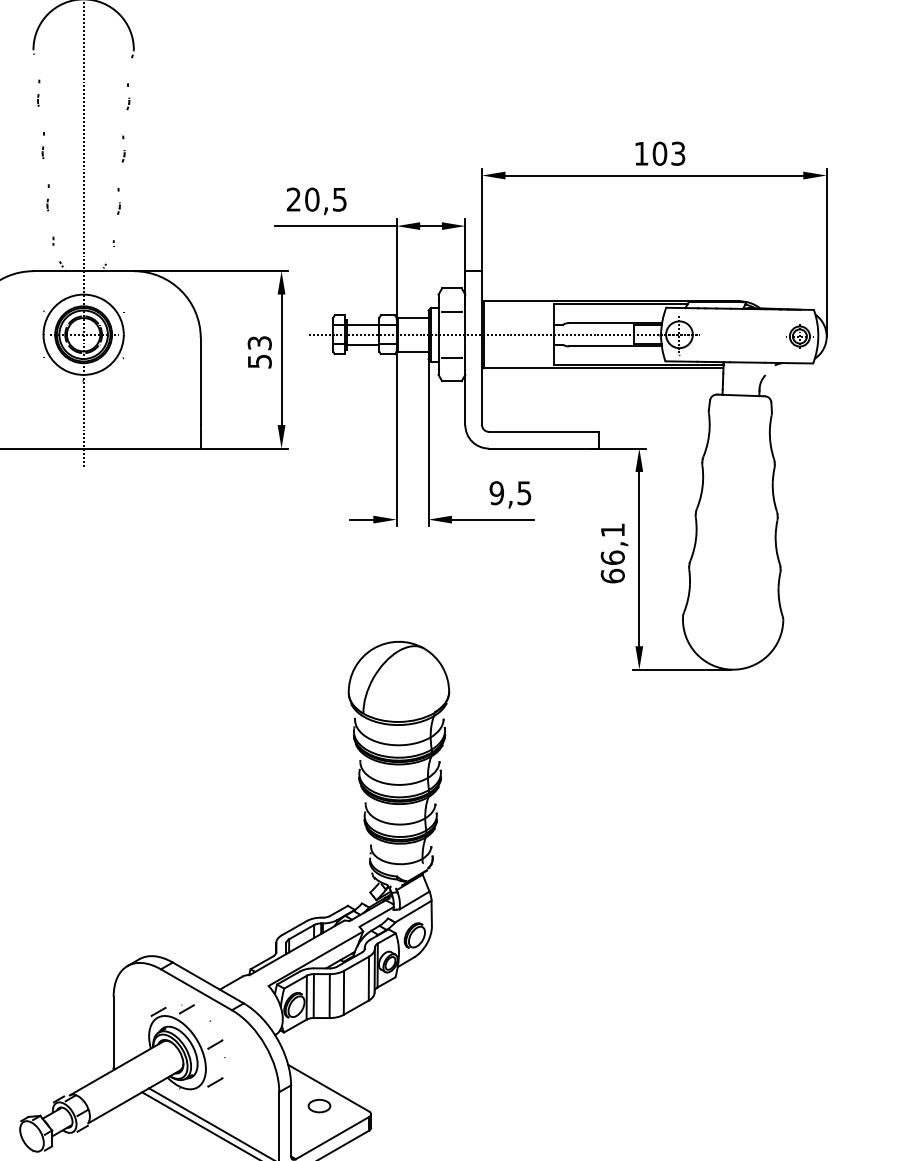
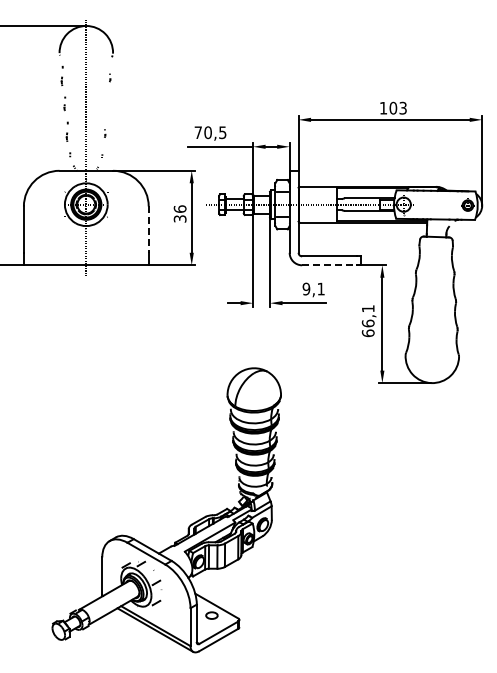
part: (38, 92) -> (62, 75), size x1.4
part: (127, 96) -> (109, 77), size x0.6
part: (123, 148) -> (107, 105), removed
part: (48, 197) -> (67, 131), size x1.4
text: (292, 199) -> (197, 132), 20,5 -> 70,5
part: (117, 201) -> (104, 133), size x0.6
text: (258, 351) -> (179, 213), 53 -> 36
line: (200, 383) -> (148, 230), solid -> dashed
line: (540, 448) -> (329, 265), solid -> dashed
text: (523, 492) -> (320, 288), 9,5 -> 9,1

